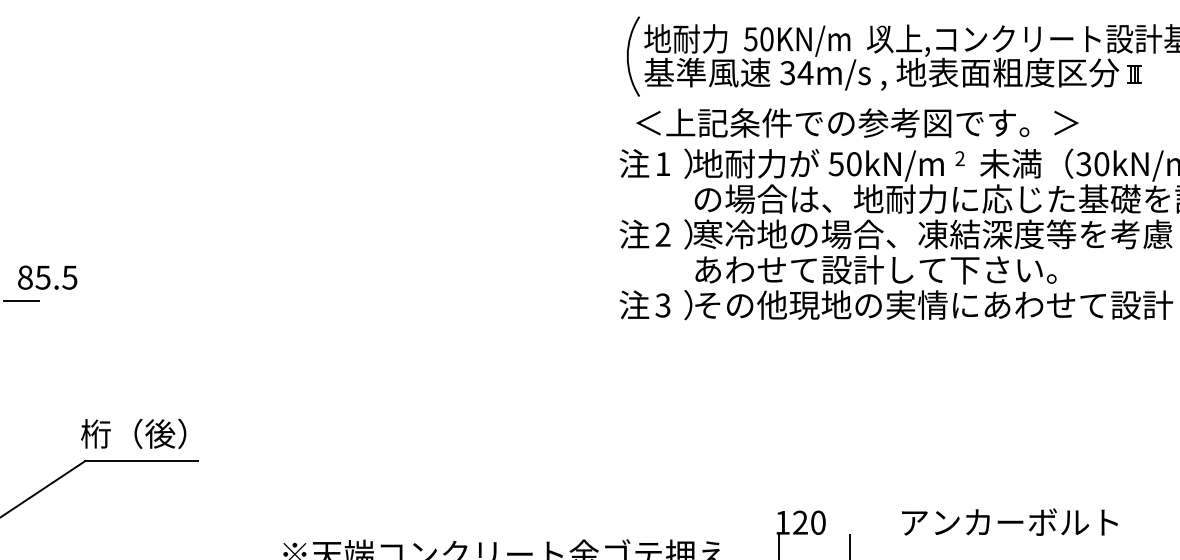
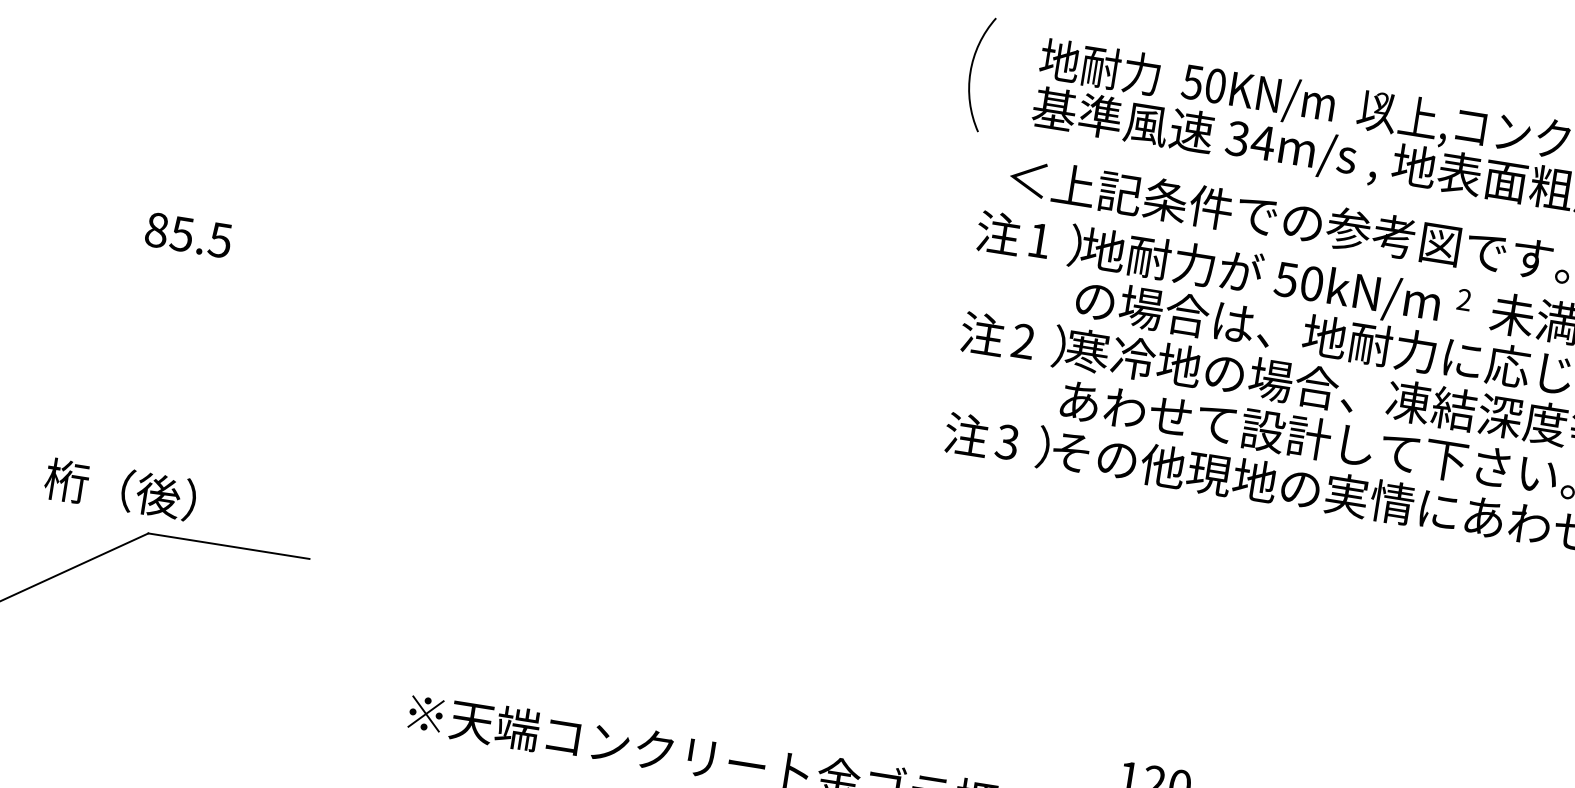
arc: (628, 56) -> (971, 72), moved
text: (47, 277) -> (188, 235), moved
line: (21, 301) -> (93, 291), removed
text: (133, 433) -> (120, 488), moved

